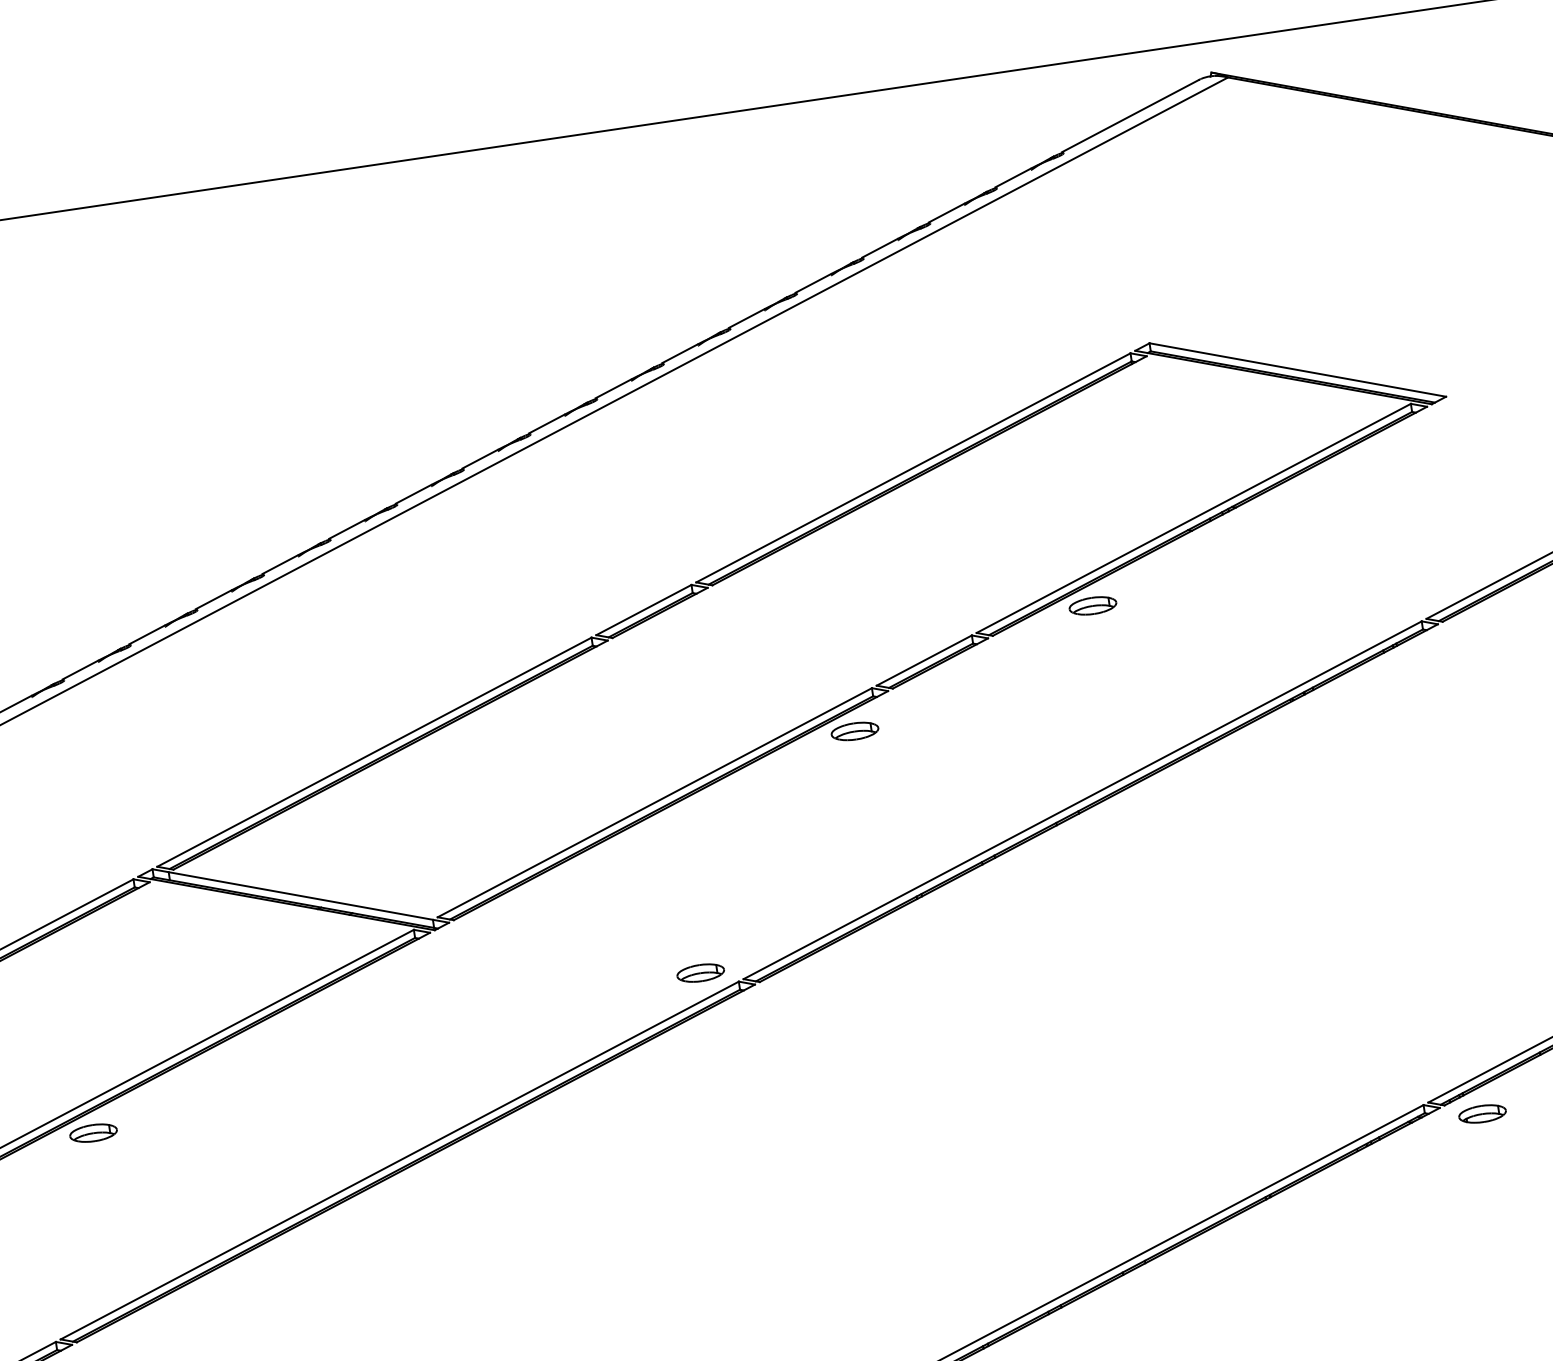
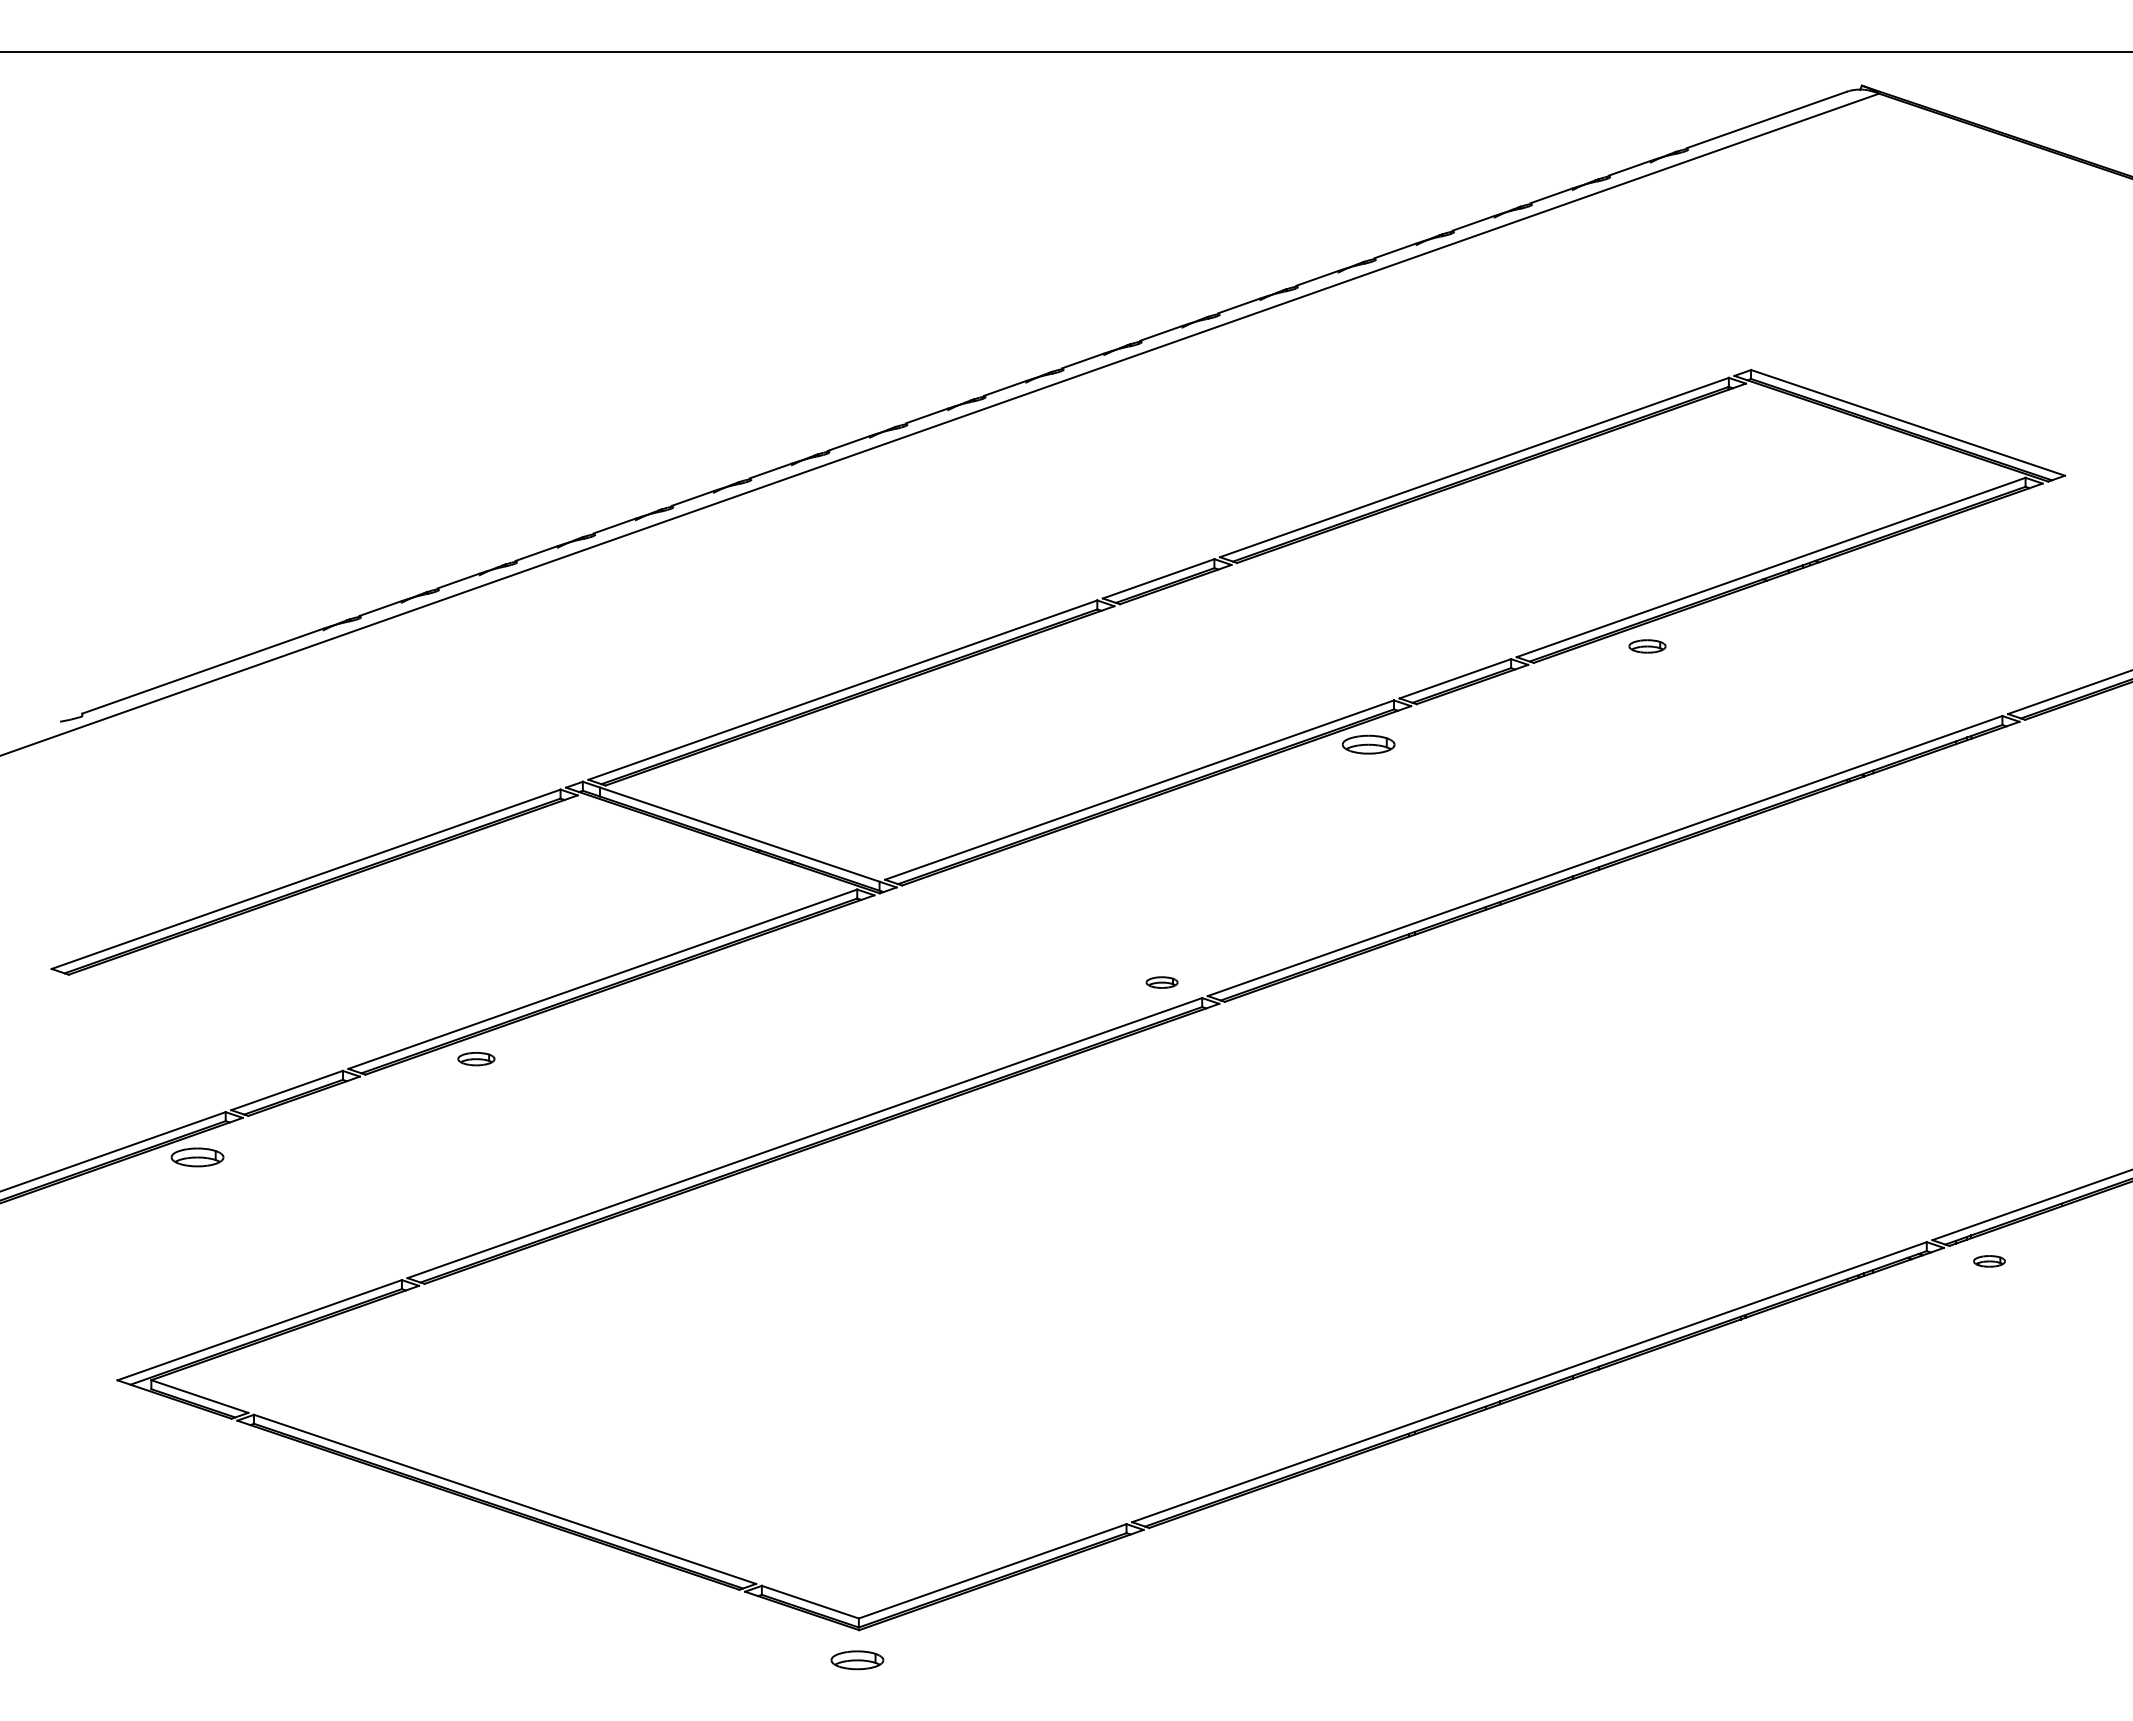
part: (1092, 605) -> (1647, 646), size x0.7
part: (700, 973) -> (1161, 982), size x0.6
part: (1482, 1114) -> (1989, 1261), size x0.6
part: (93, 1132) -> (476, 1058), size x0.7

